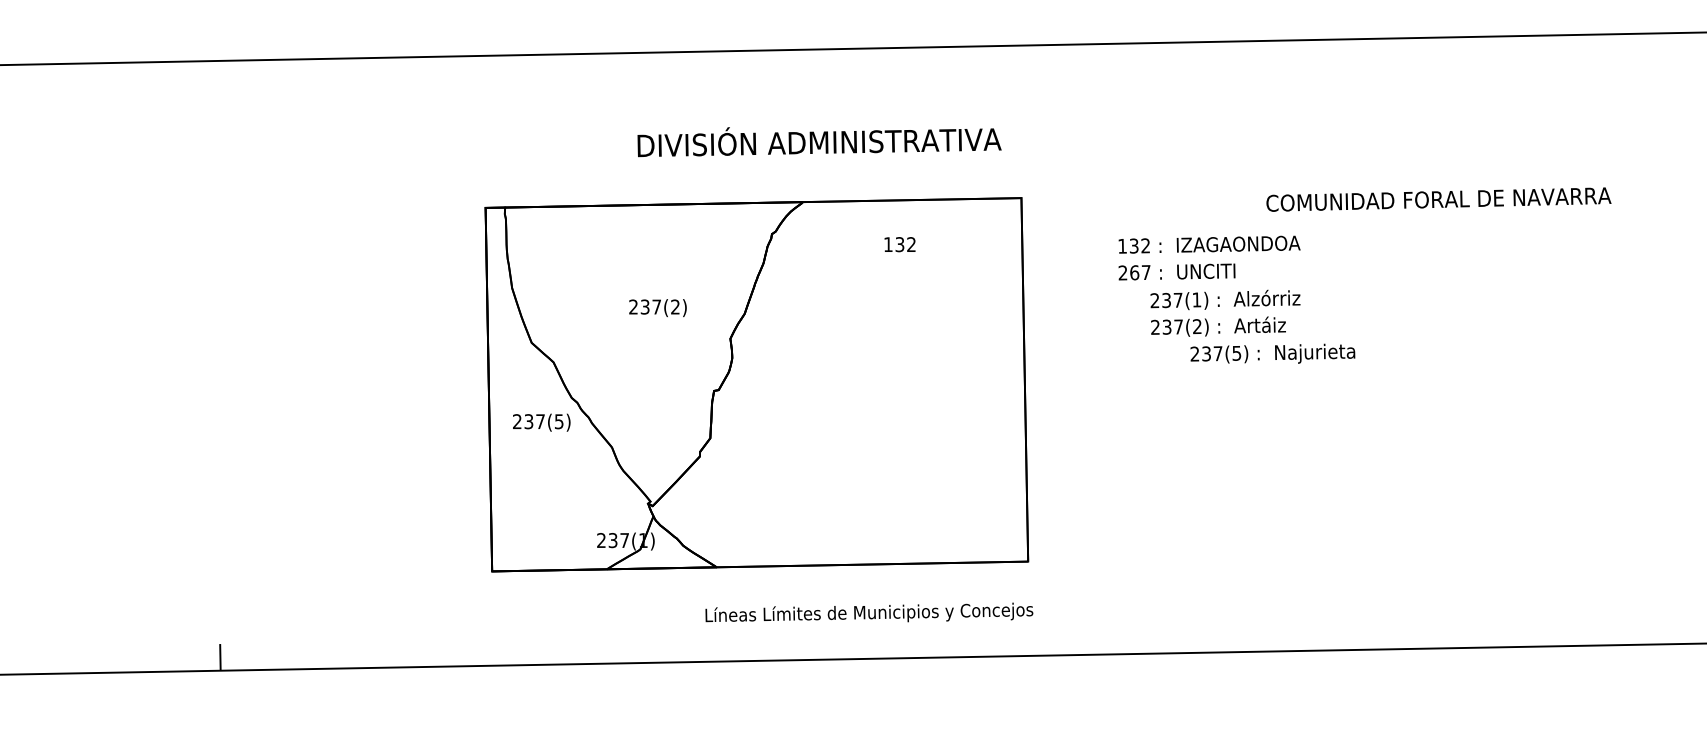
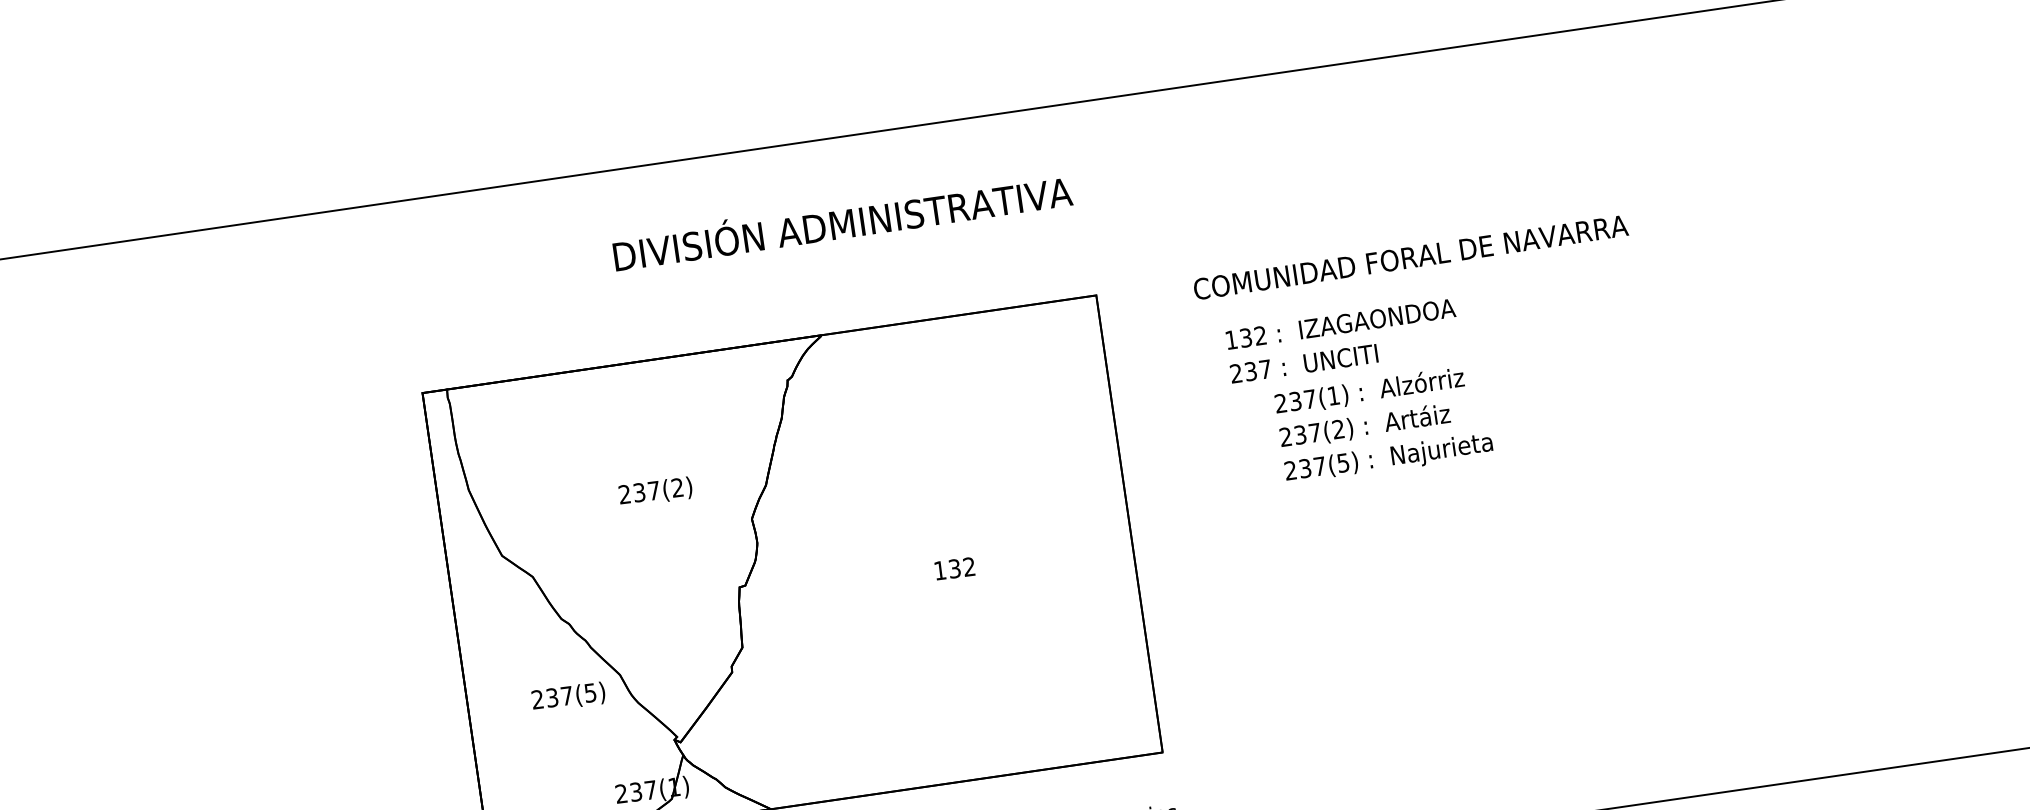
text: (819, 142) -> (842, 224), moved
text: (1438, 199) -> (1410, 257), moved
text: (899, 244) -> (954, 568), moved
text: (1134, 272) -> (1250, 371), 267 -> 237
text: (1272, 353) -> (1388, 457), moved
text: (541, 422) -> (568, 696), moved

